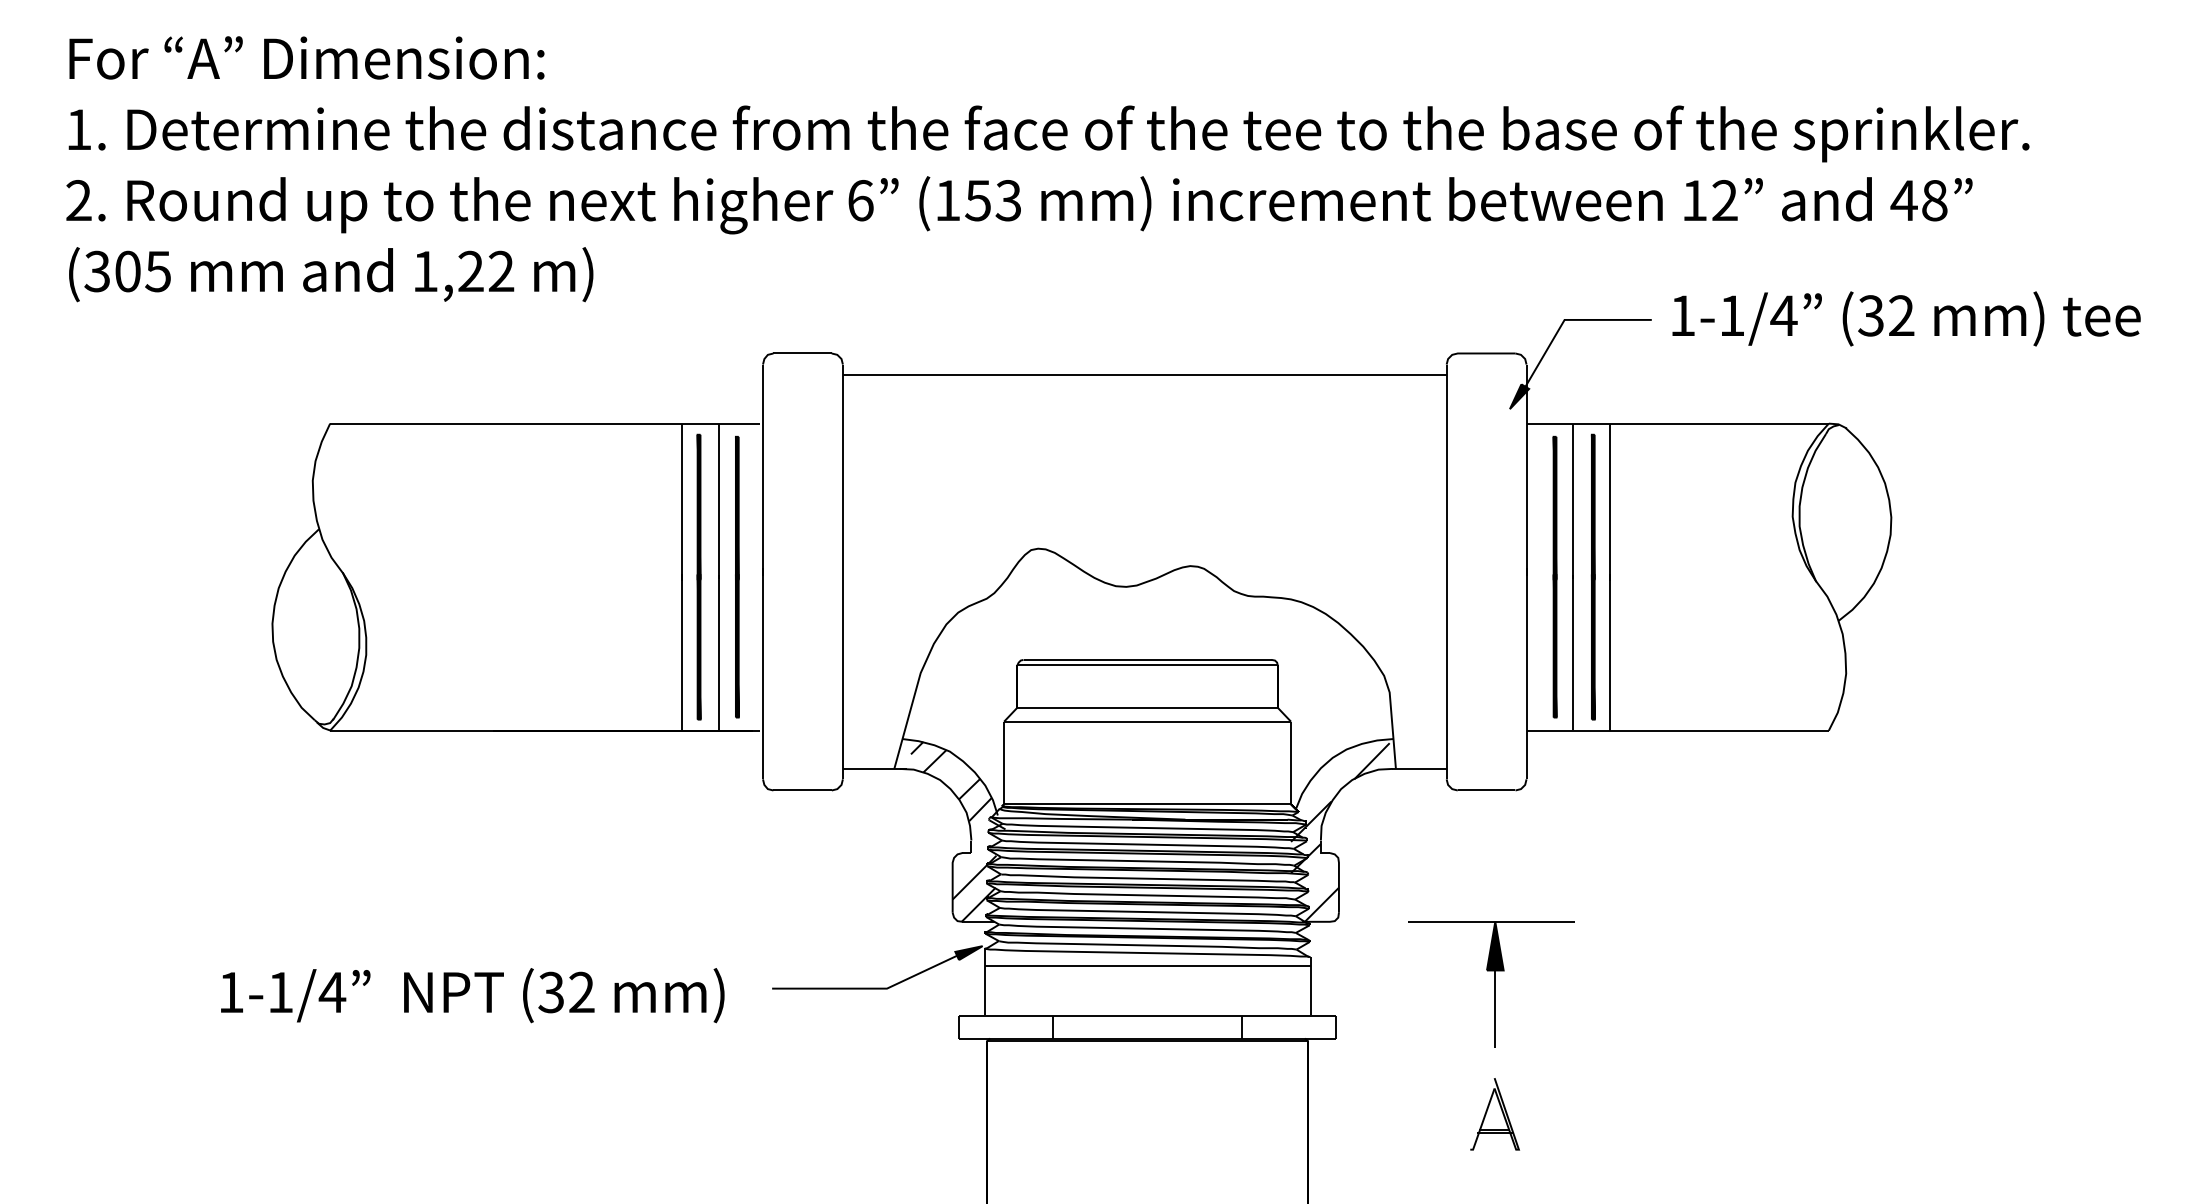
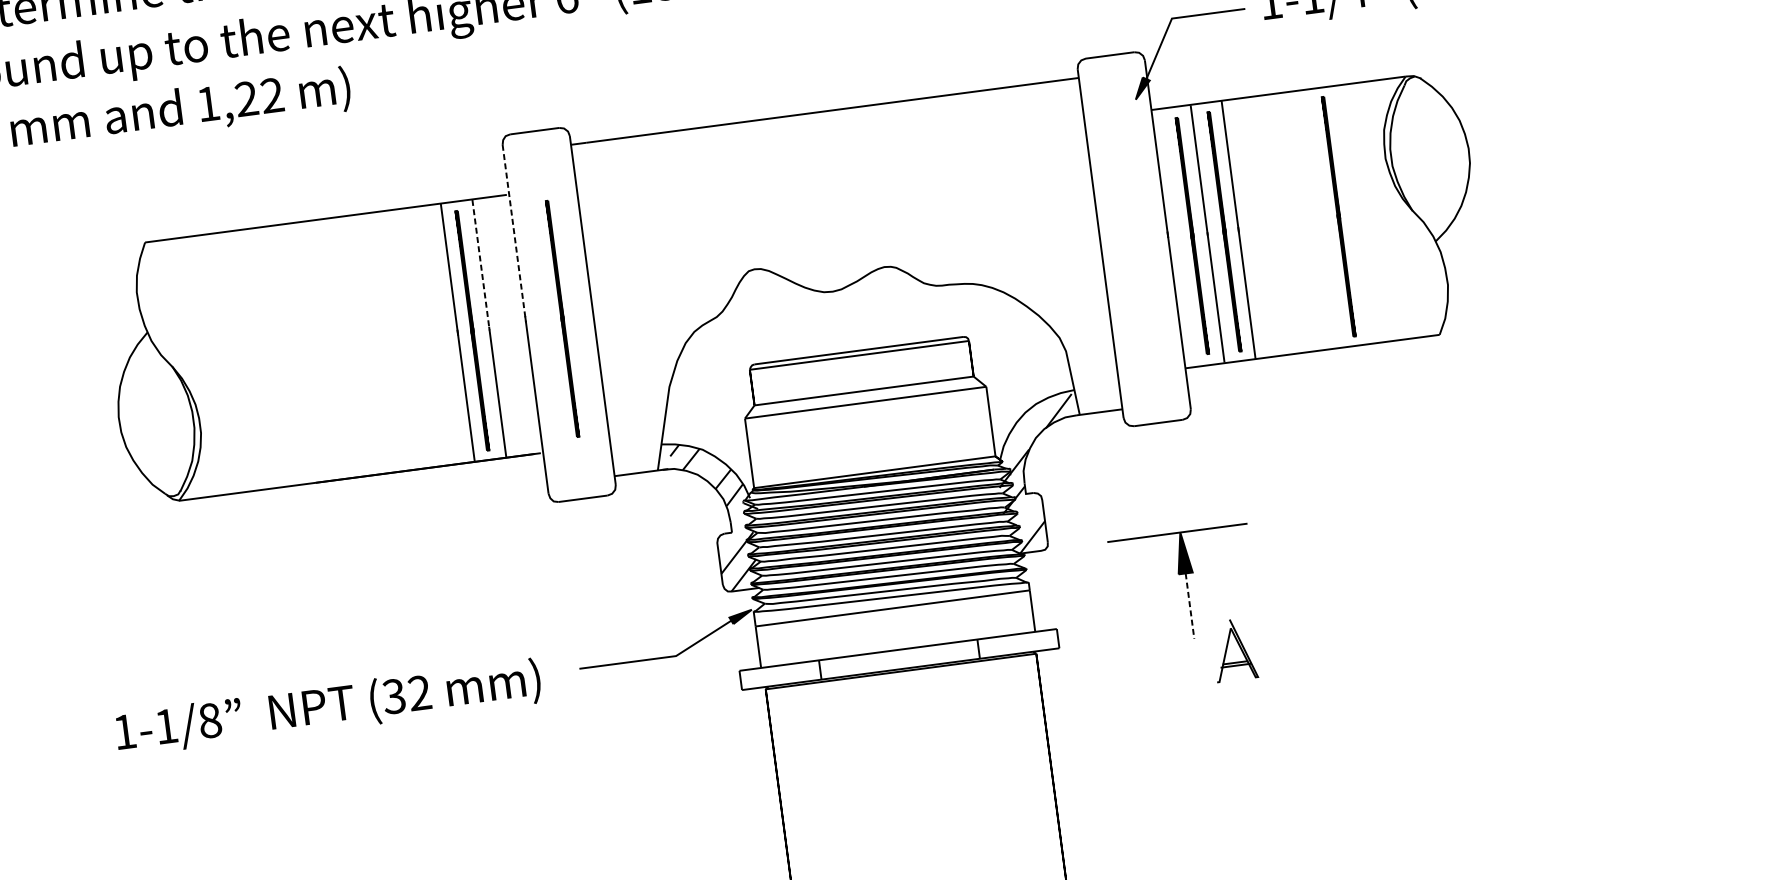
line: (763, 470) -> (514, 233), solid -> dashed
line: (719, 502) -> (481, 265), solid -> dashed
line: (737, 576) -> (562, 318), moved
part: (1728, 576) -> (1338, 216), added
text: (332, 992) -> (210, 720), 1-1/4 -> 1-1/8
line: (1495, 1009) -> (1190, 606), solid -> dashed
part: (1494, 1114) -> (1233, 650), moved

